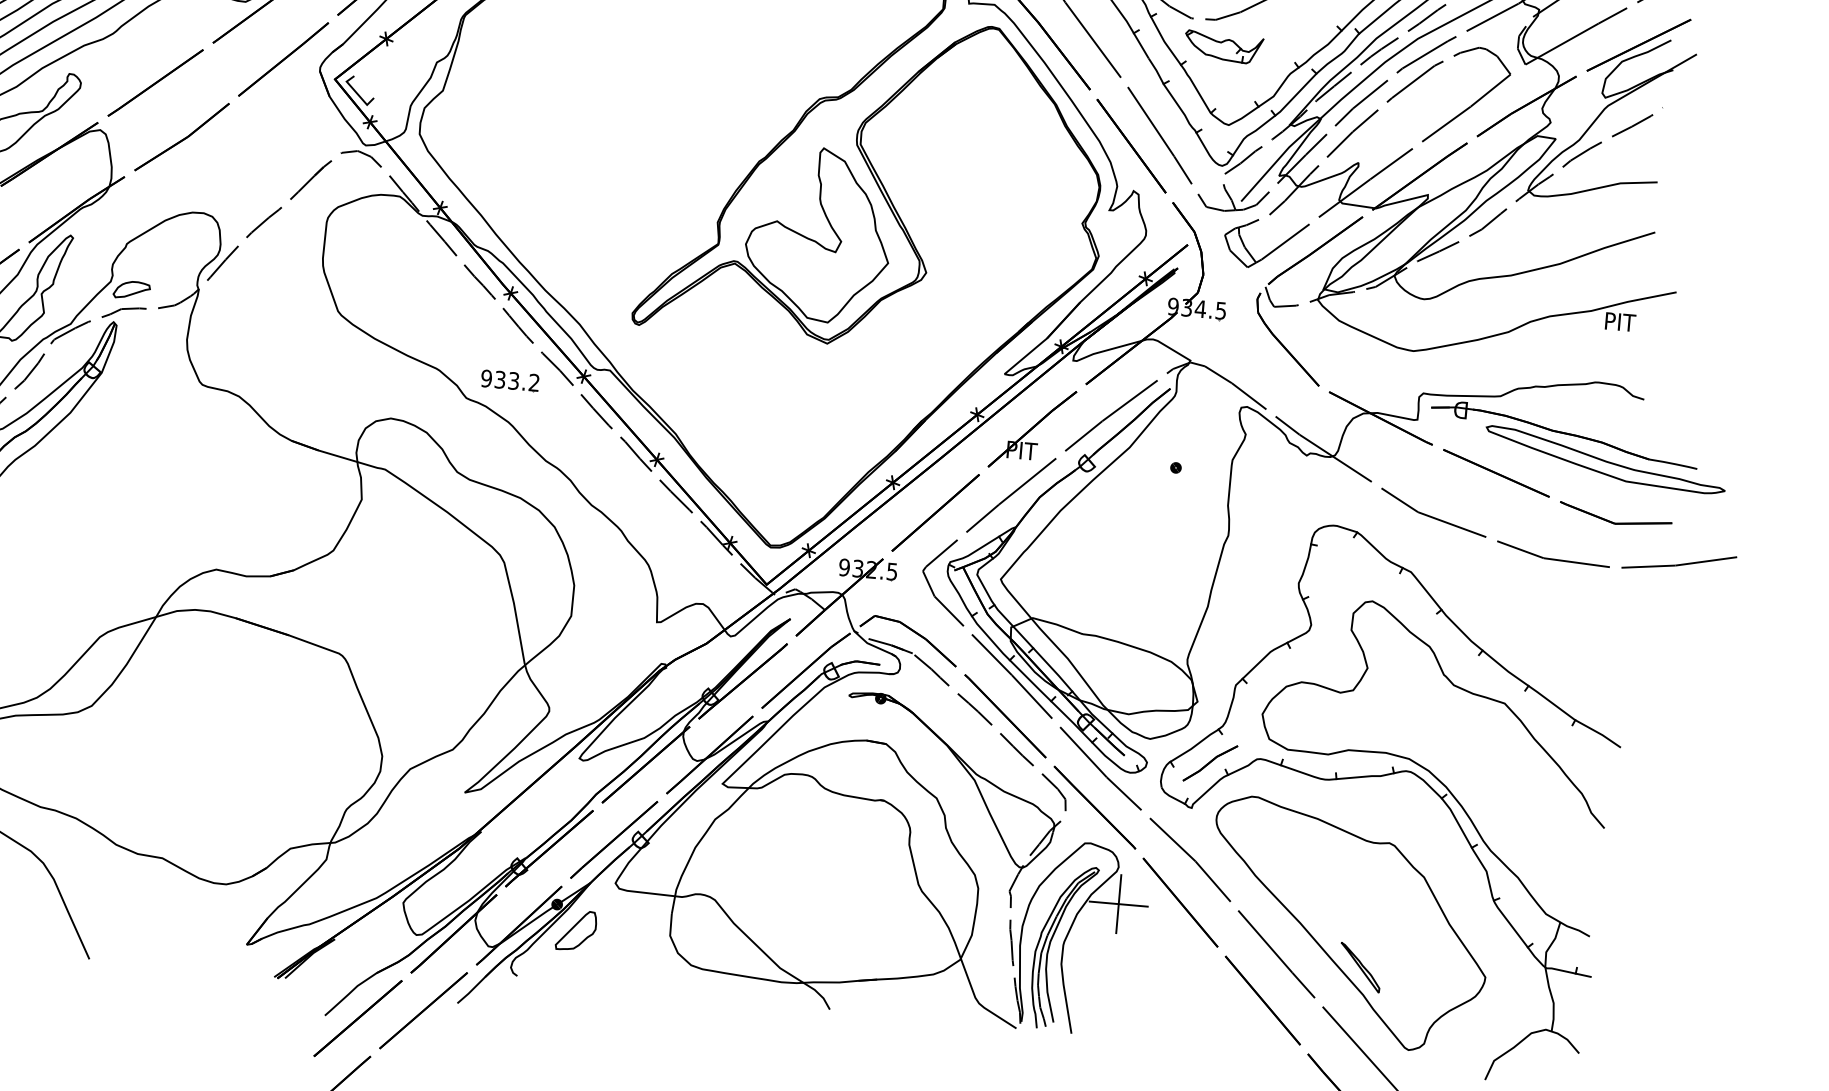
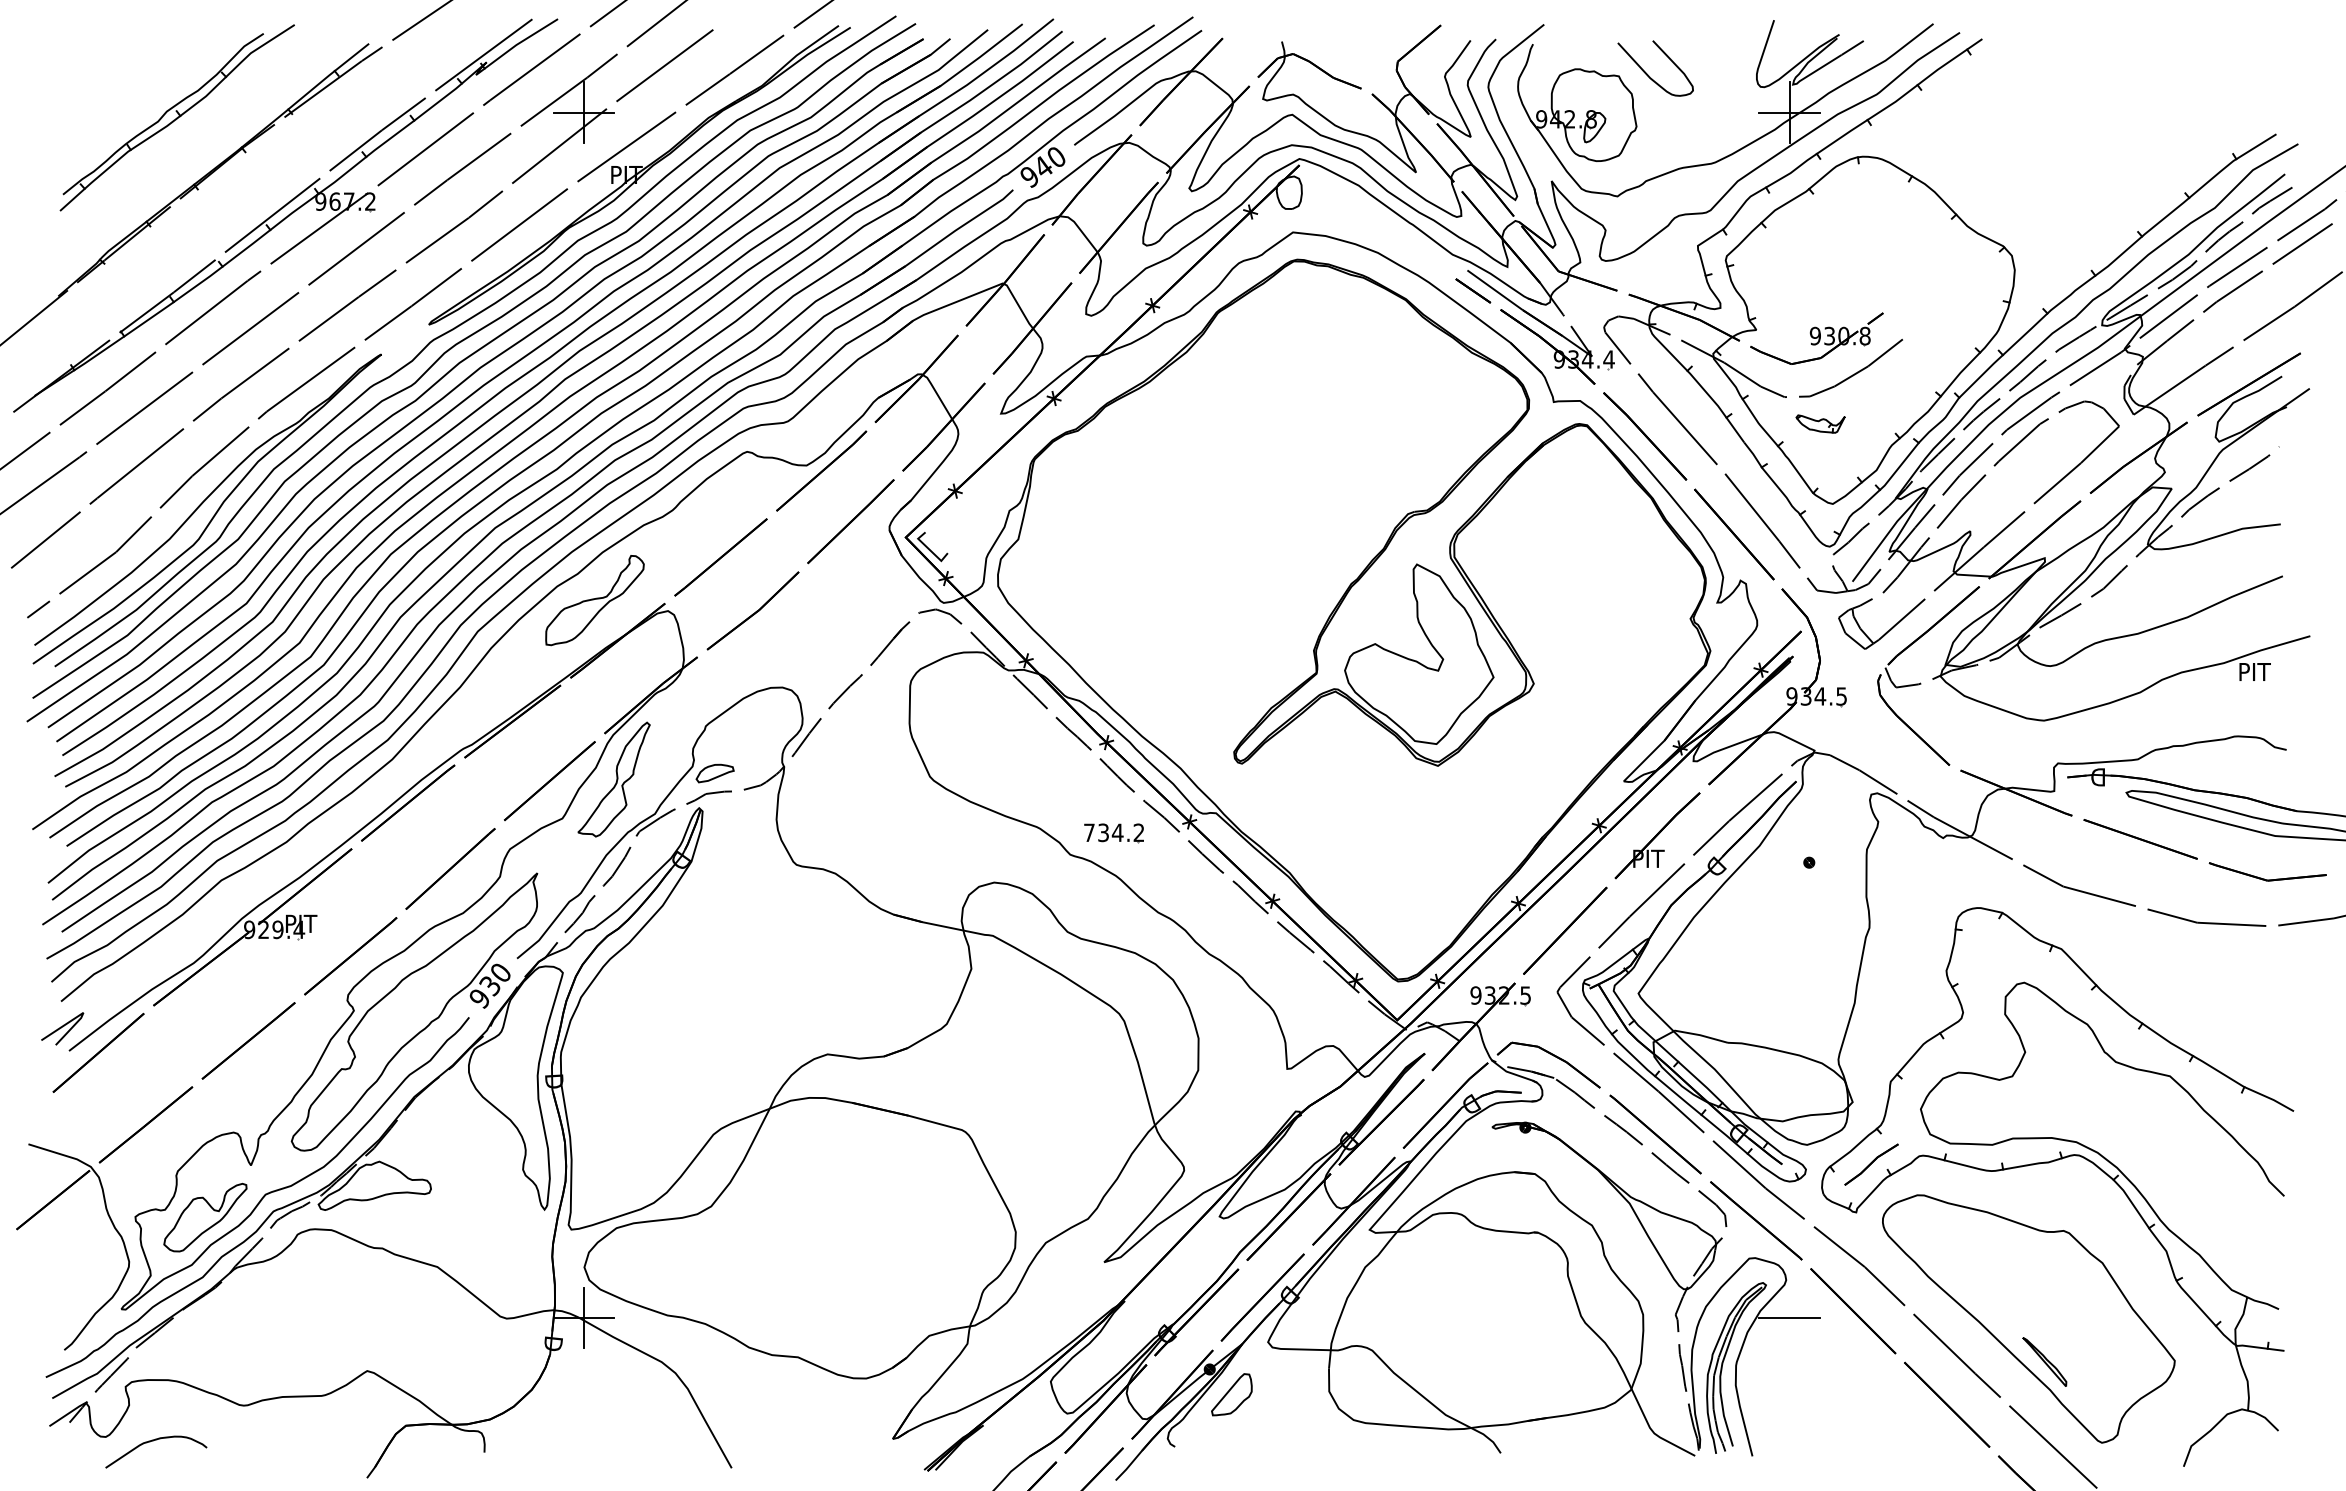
part: (1223, 46) -> (1820, 423), size x0.6
text: (500, 379) -> (1103, 832), 933.2 -> 734.2
line: (1118, 904) -> (1789, 1318), removed

